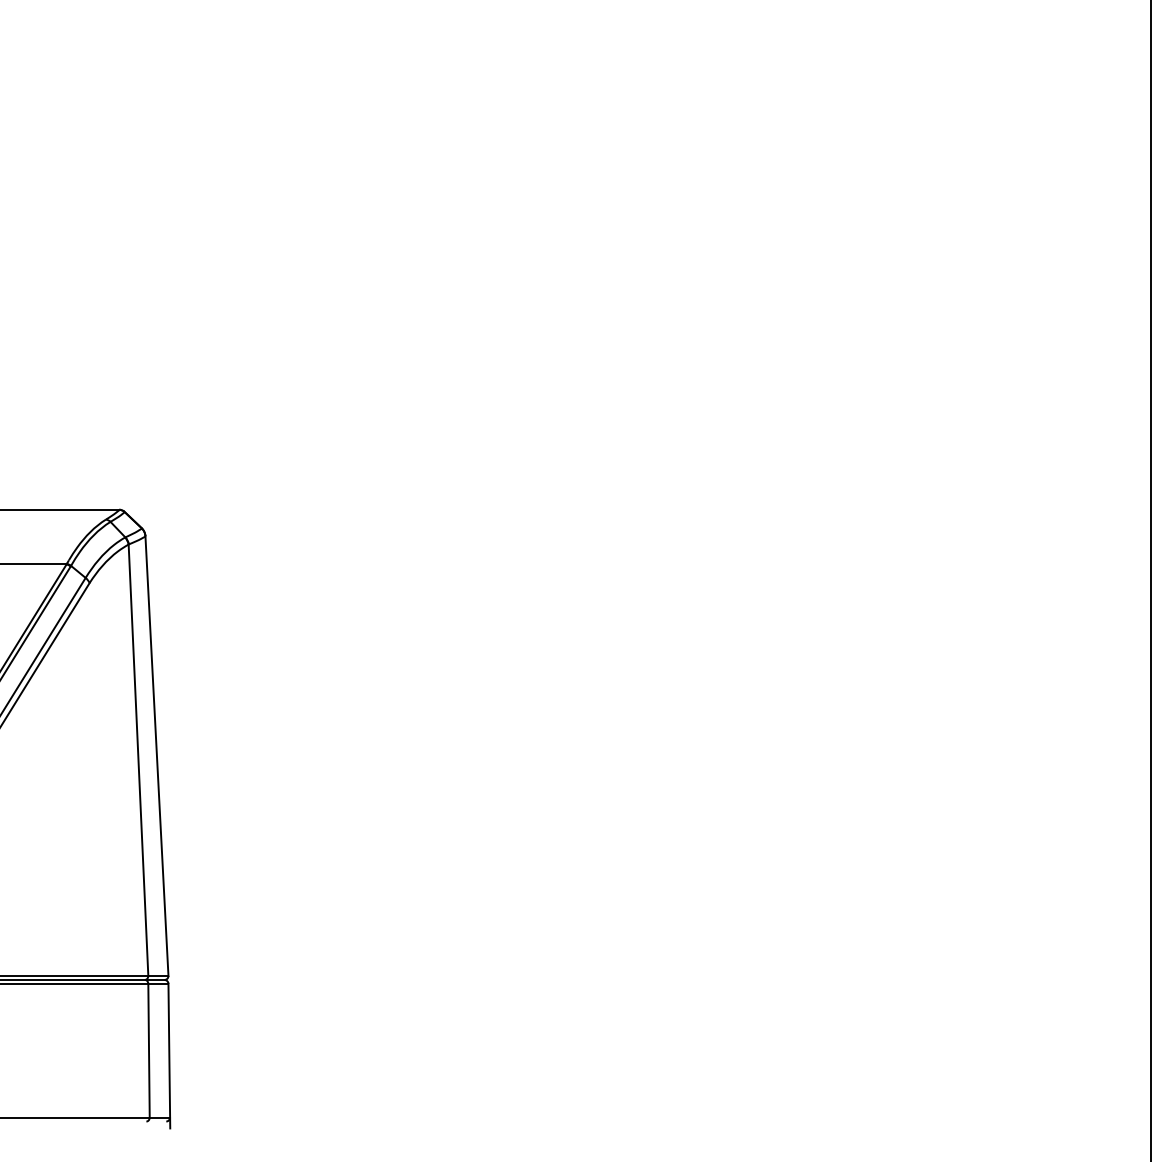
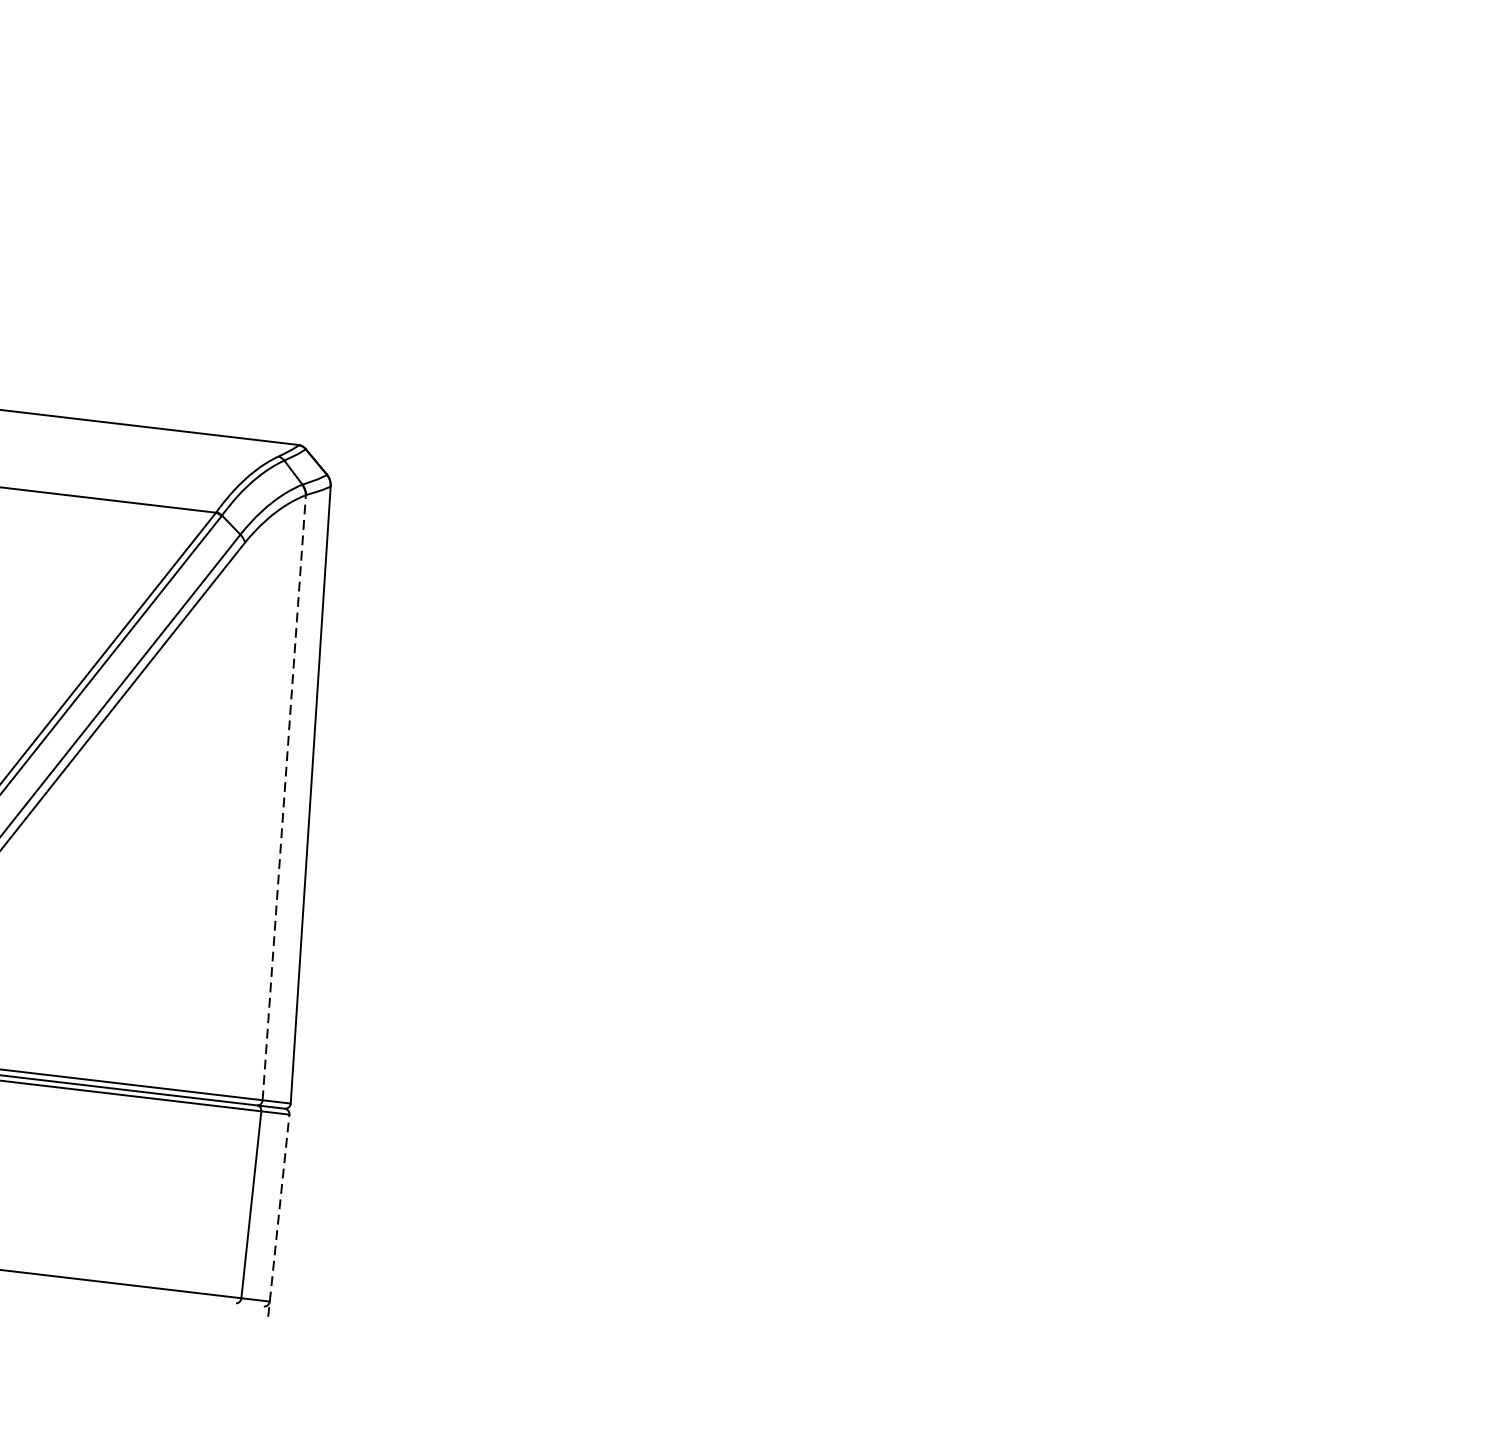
line: (138, 760) -> (284, 798), solid -> dashed
line: (169, 1055) -> (279, 1214), solid -> dashed

